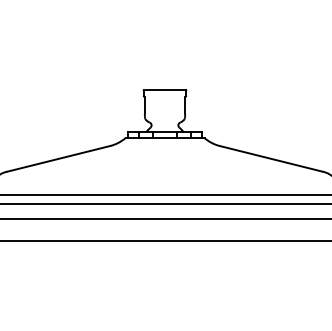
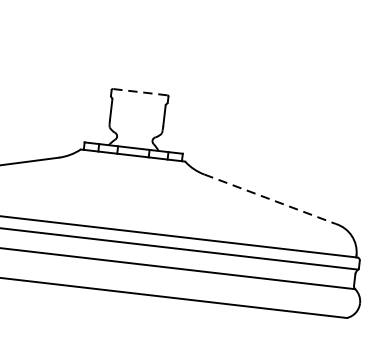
line: (164, 90) -> (139, 92), solid -> dashed
line: (271, 158) -> (270, 198), solid -> dashed

